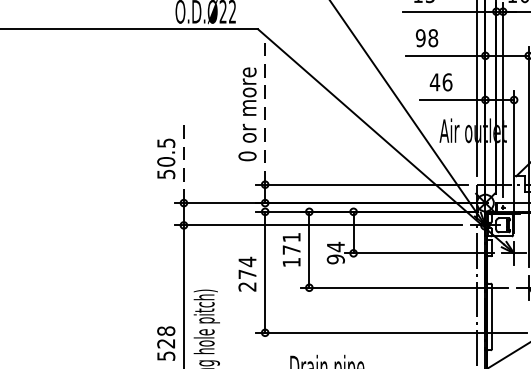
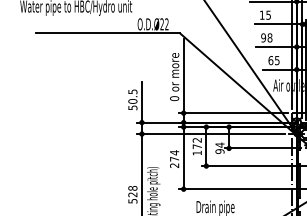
text: (440, 82) -> (273, 60), 46 -> 65
line: (264, 111) -> (183, 75), dashed -> solid
line: (183, 161) -> (141, 101), dashed -> solid
text: (290, 237) -> (196, 140), 171 -> 172

